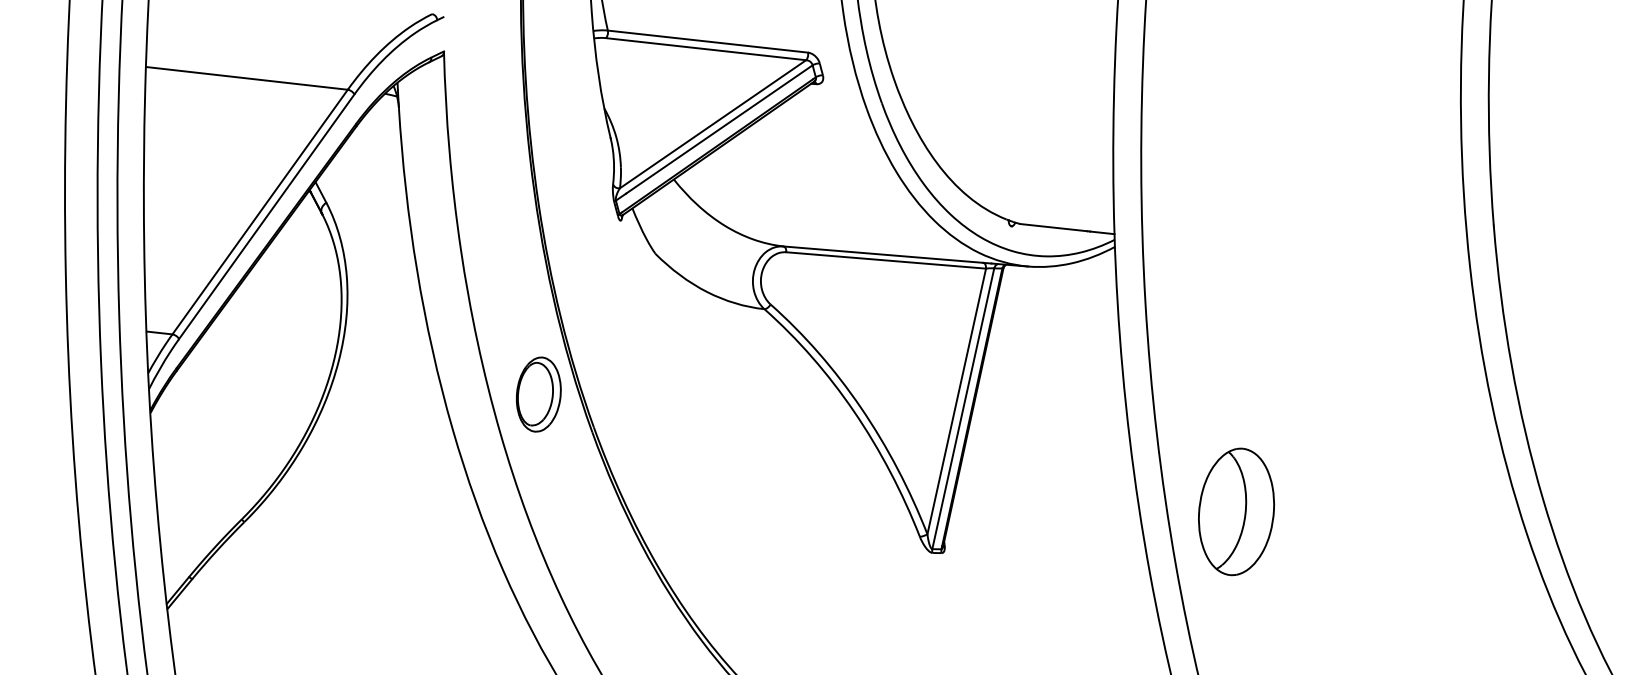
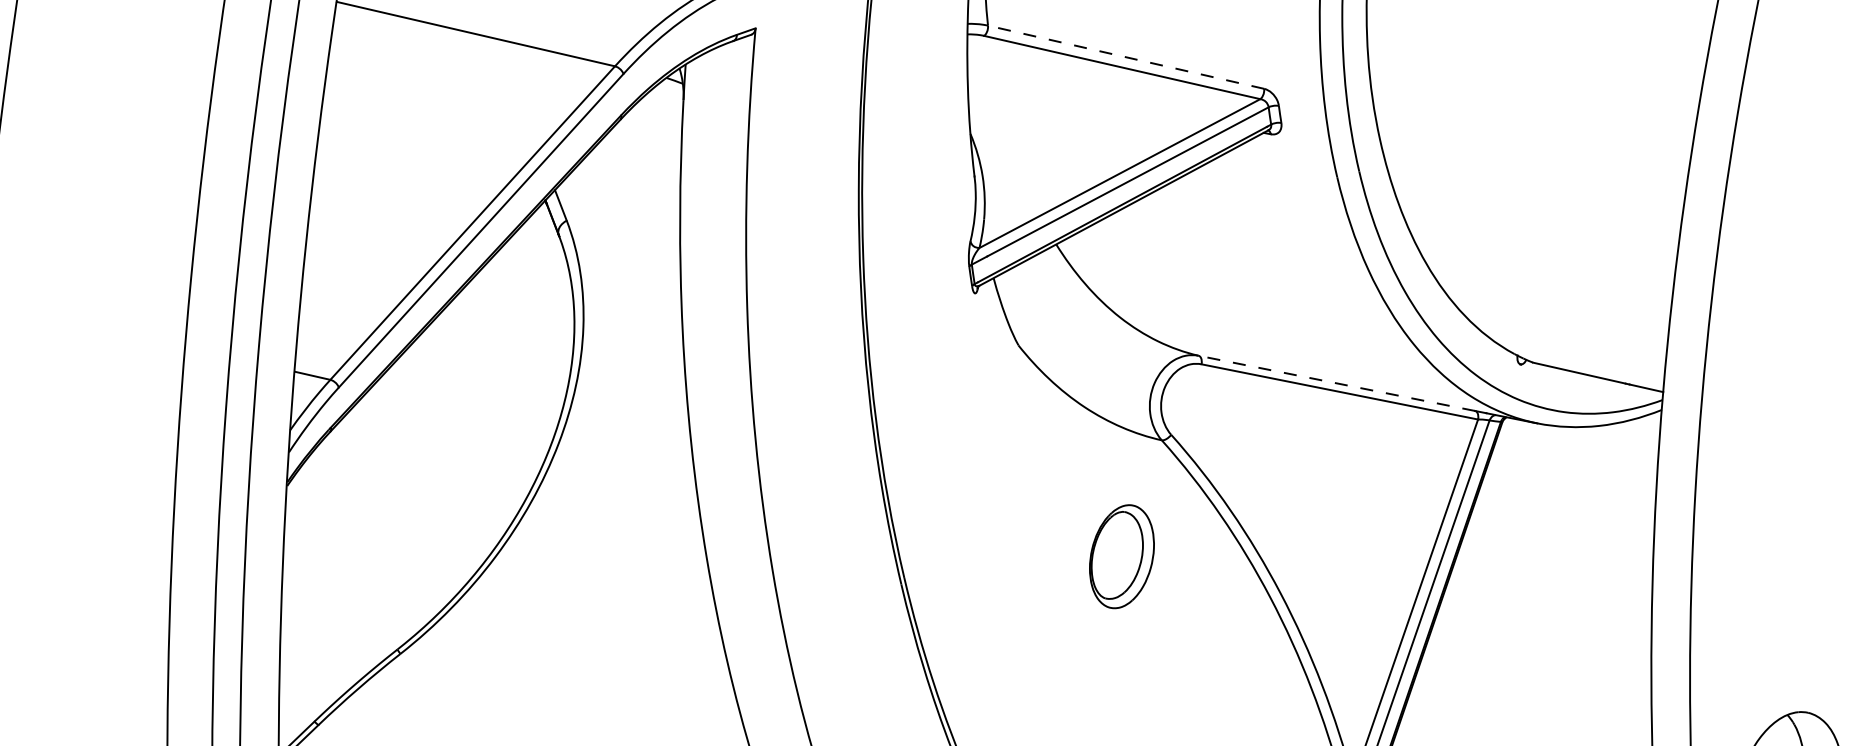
line: (707, 41) -> (1125, 57), solid -> dashed
line: (882, 254) -> (1335, 383), solid -> dashed
part: (538, 394) -> (1121, 556), moved

